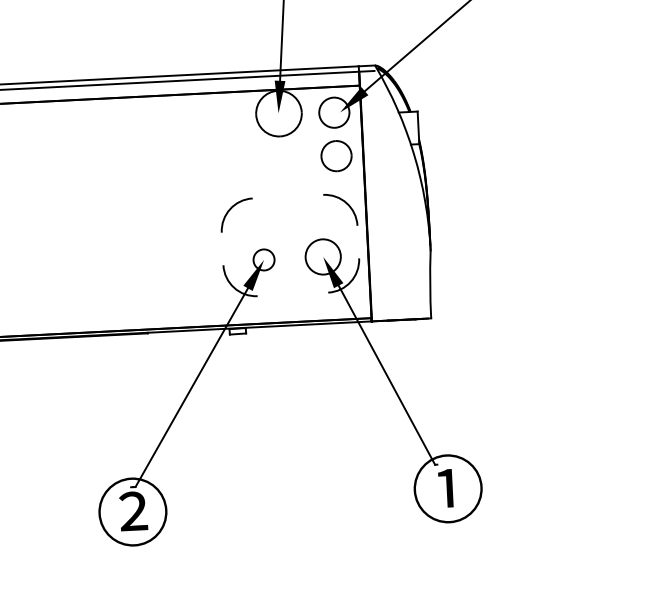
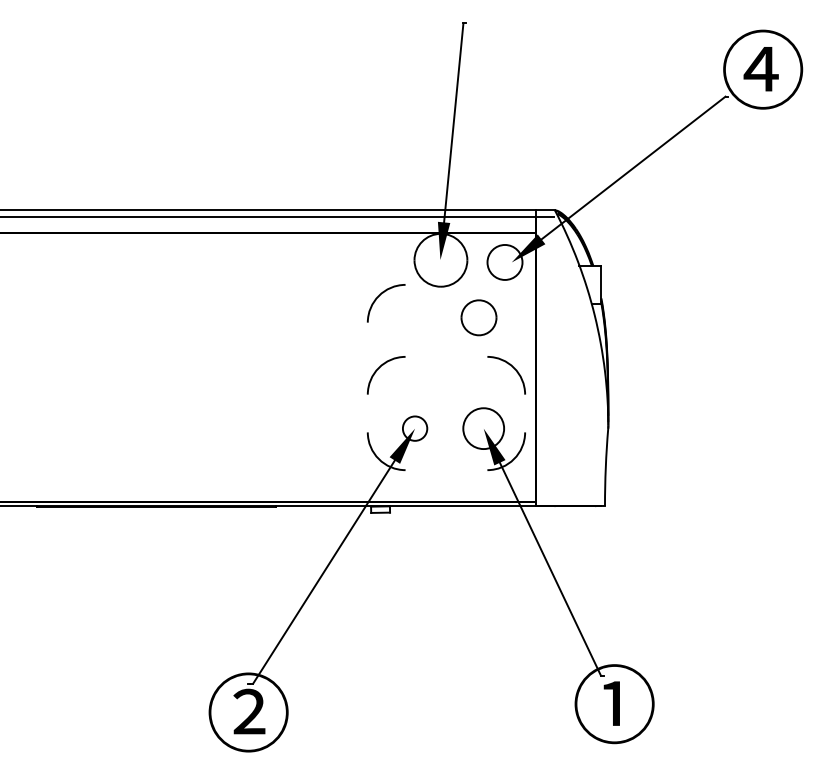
arc: (227, 147) -> (379, 296), added
part: (336, 155) -> (478, 317), moved

